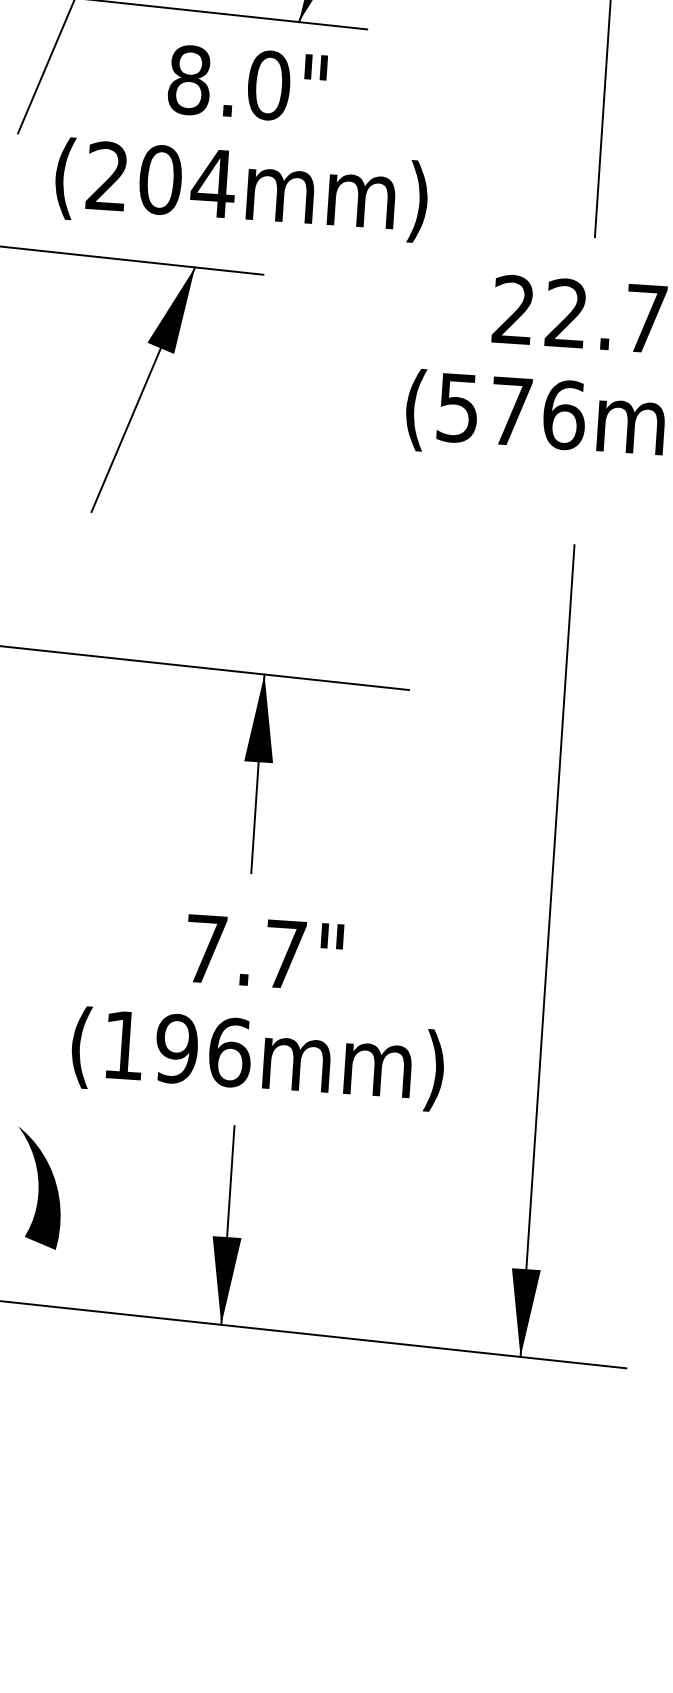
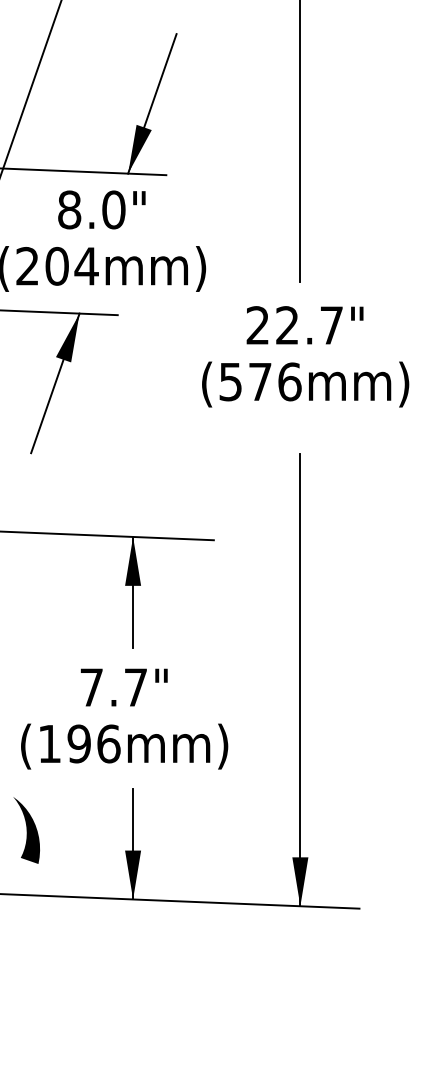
text: (261, 1008) -> (124, 718), moved

